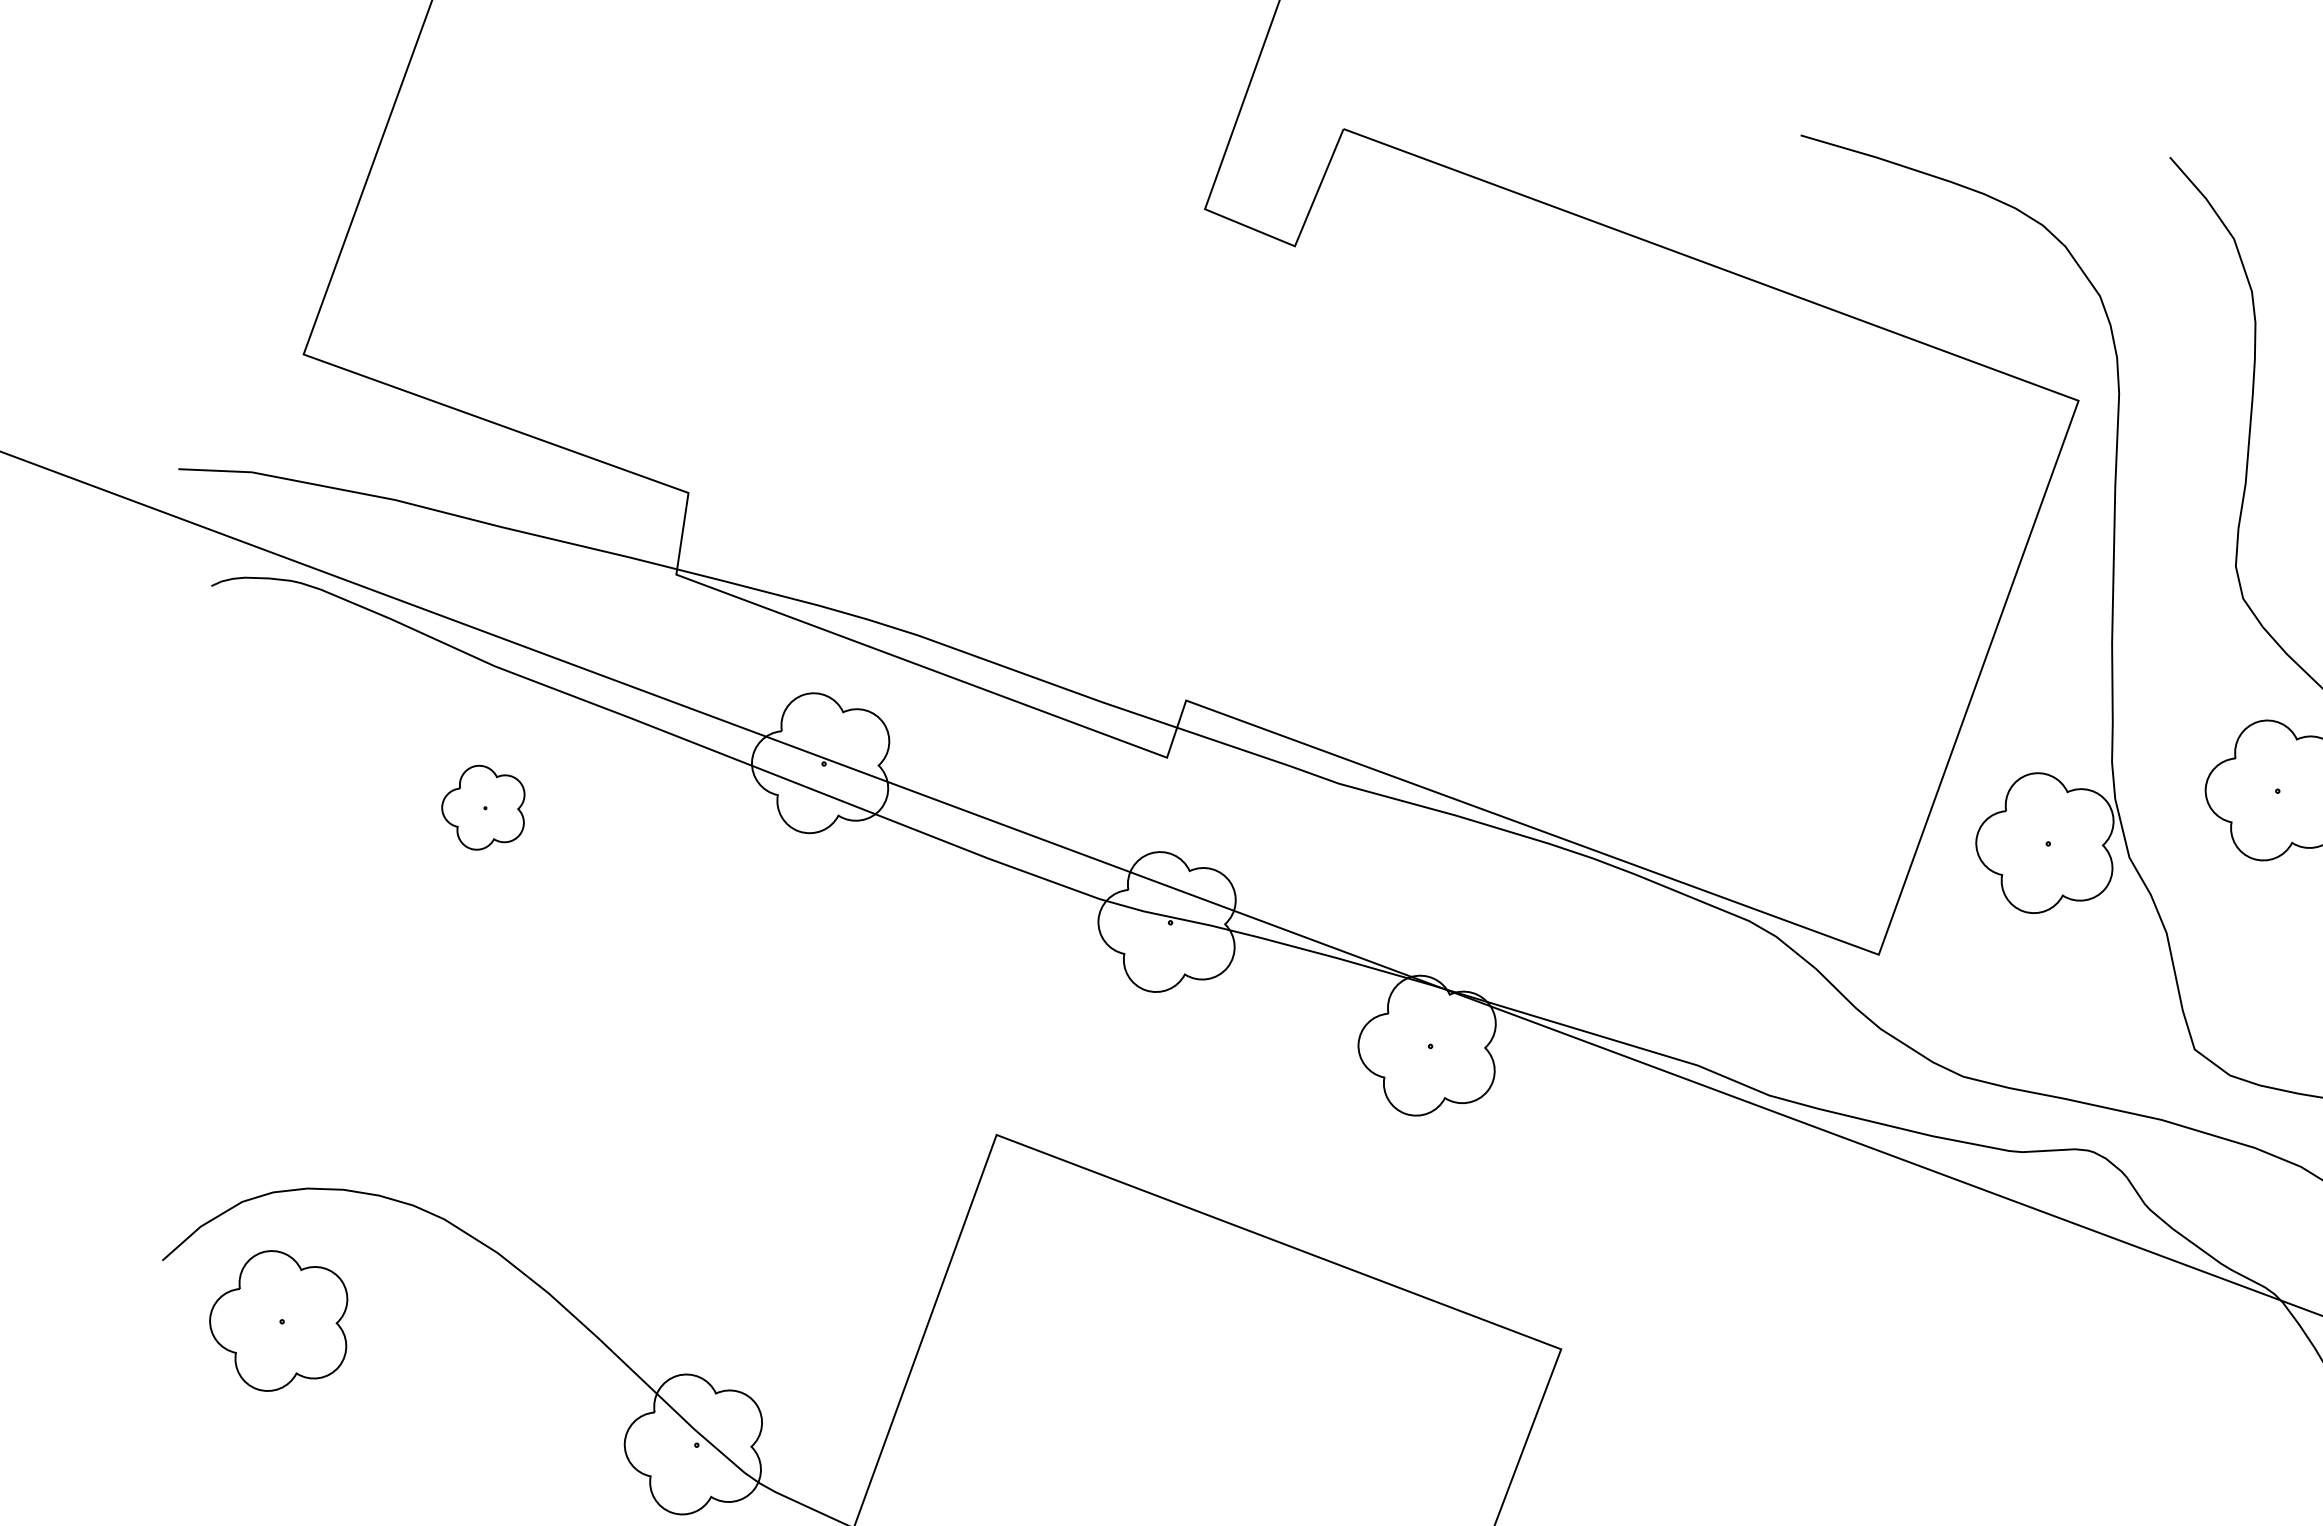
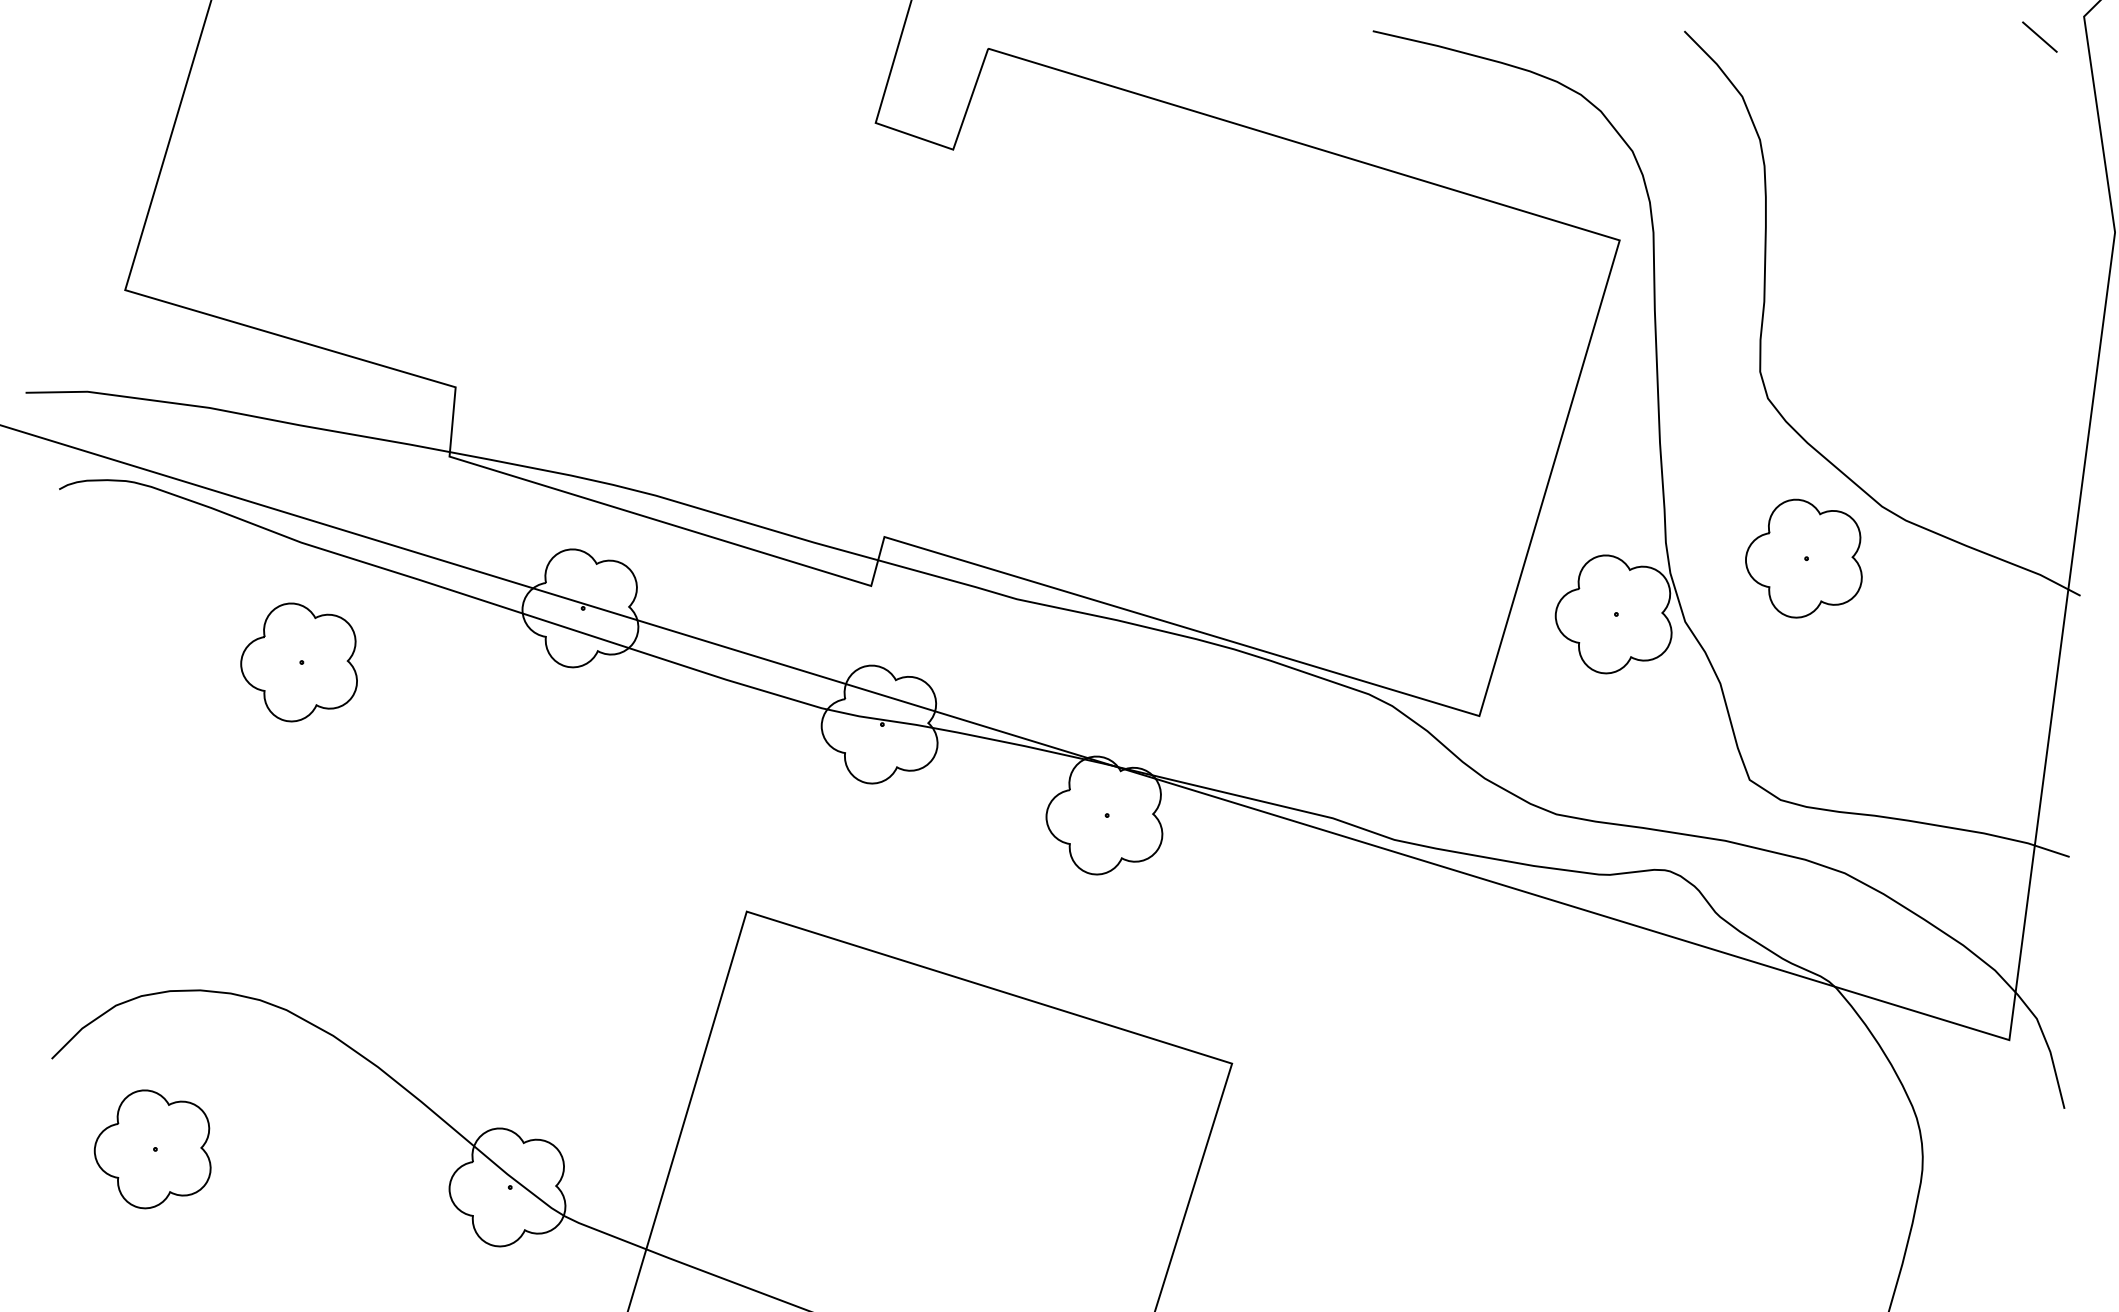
part: (482, 808) -> (298, 662), size x1.67
part: (278, 1321) -> (152, 1149), moved

